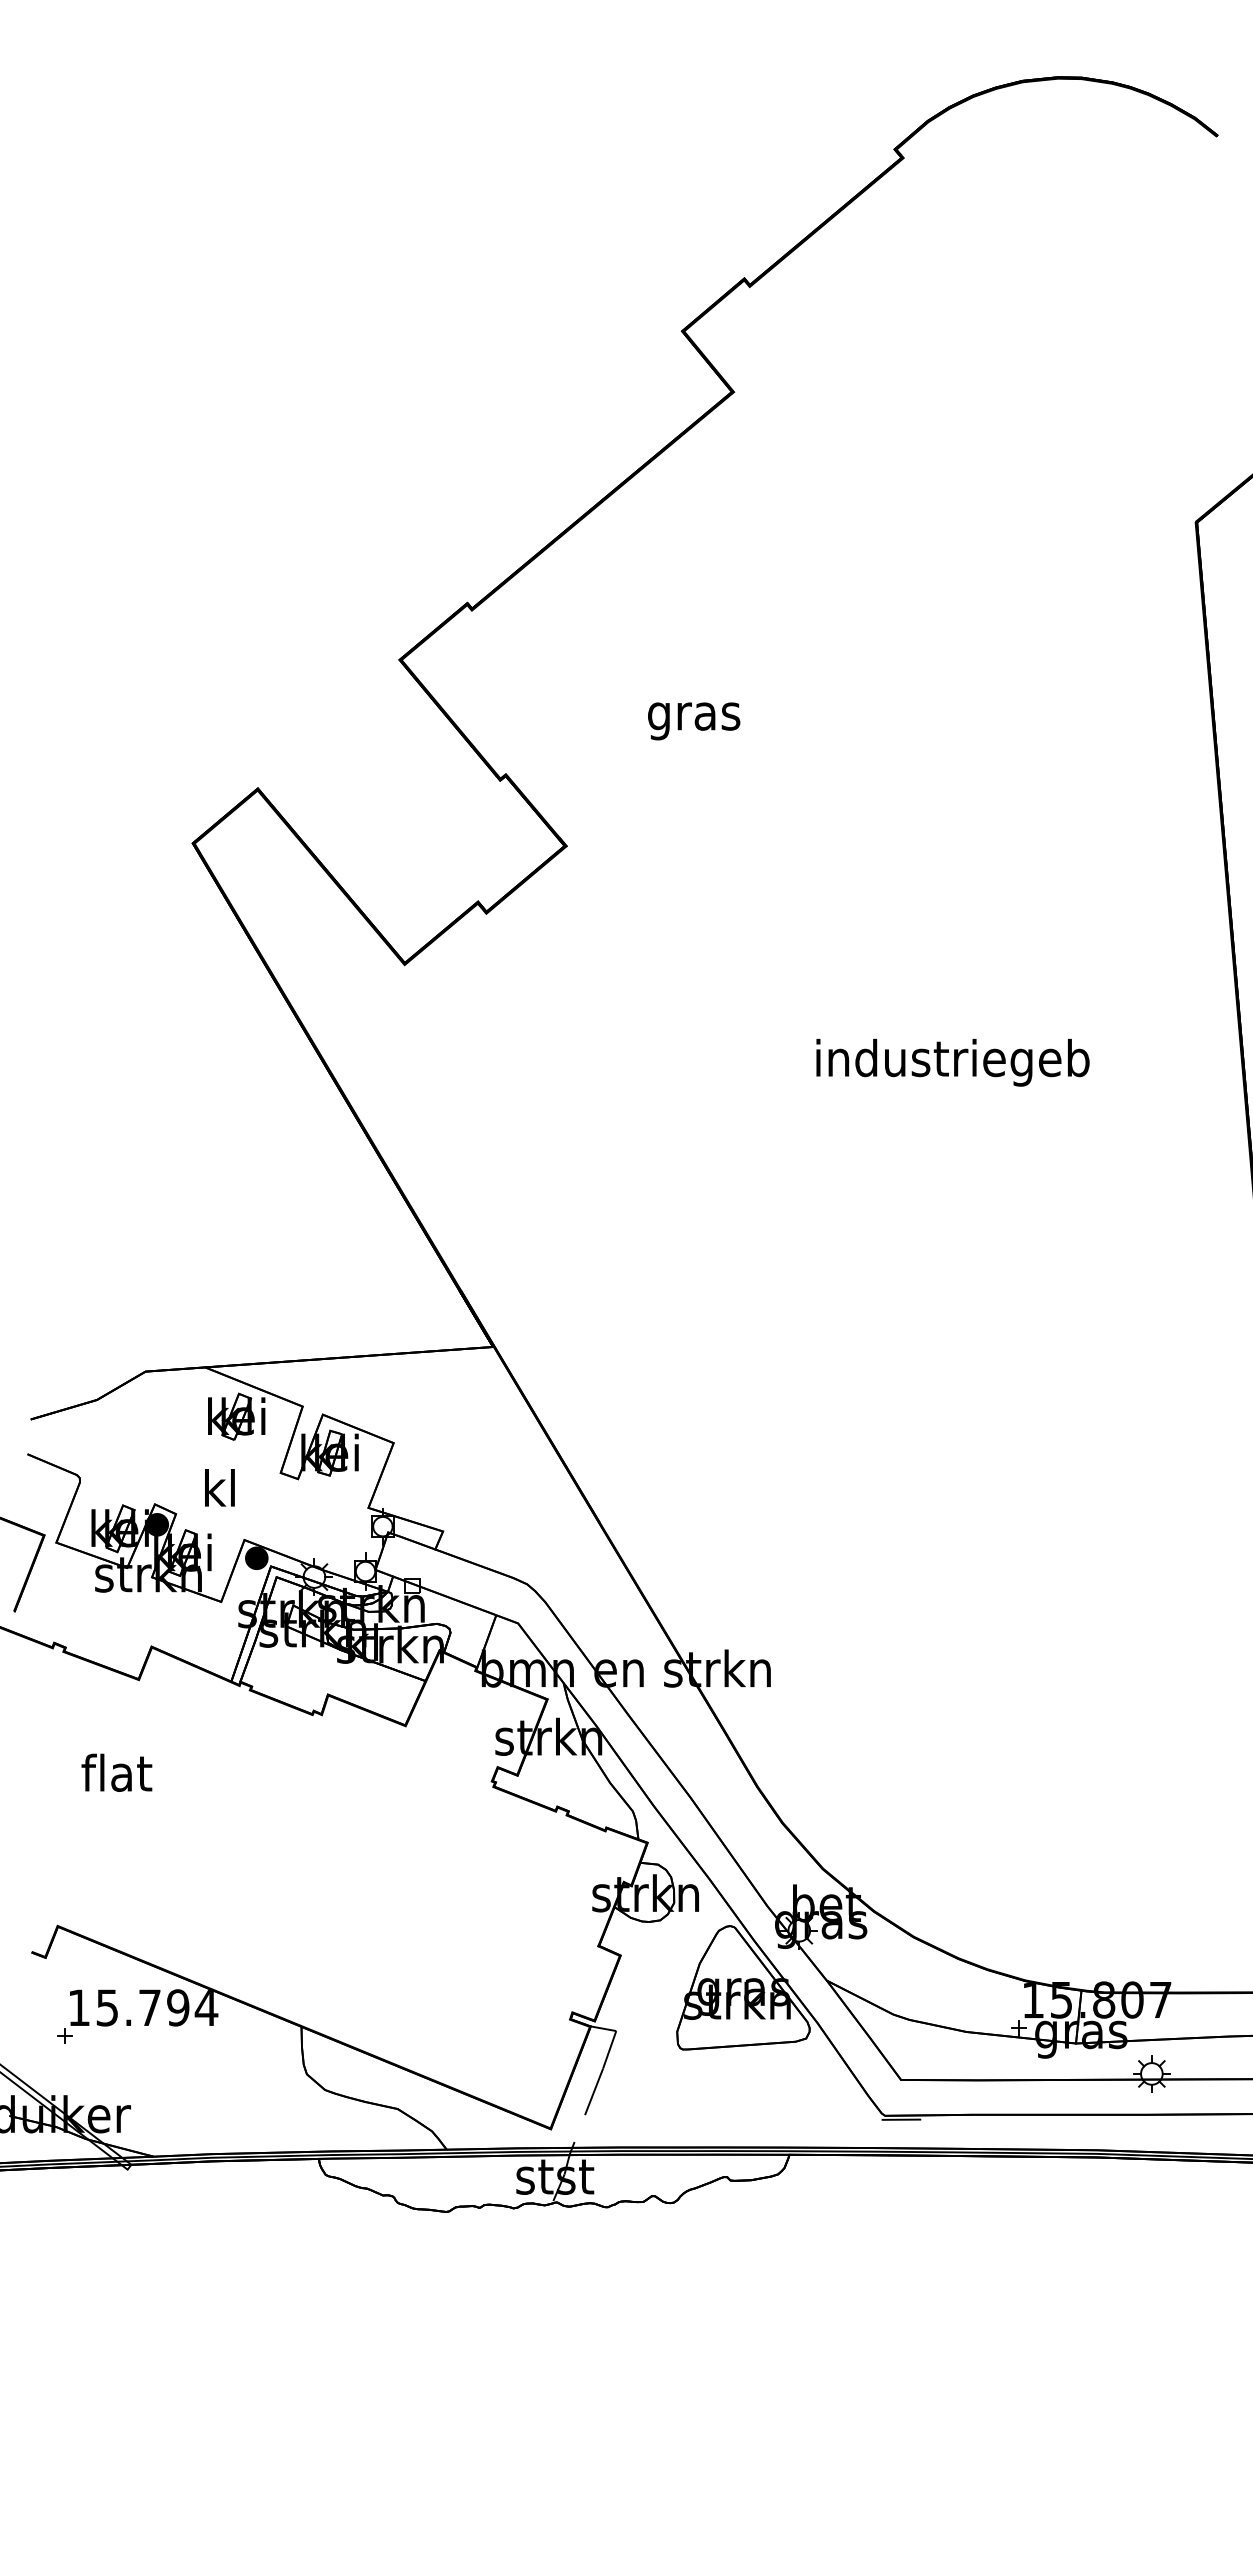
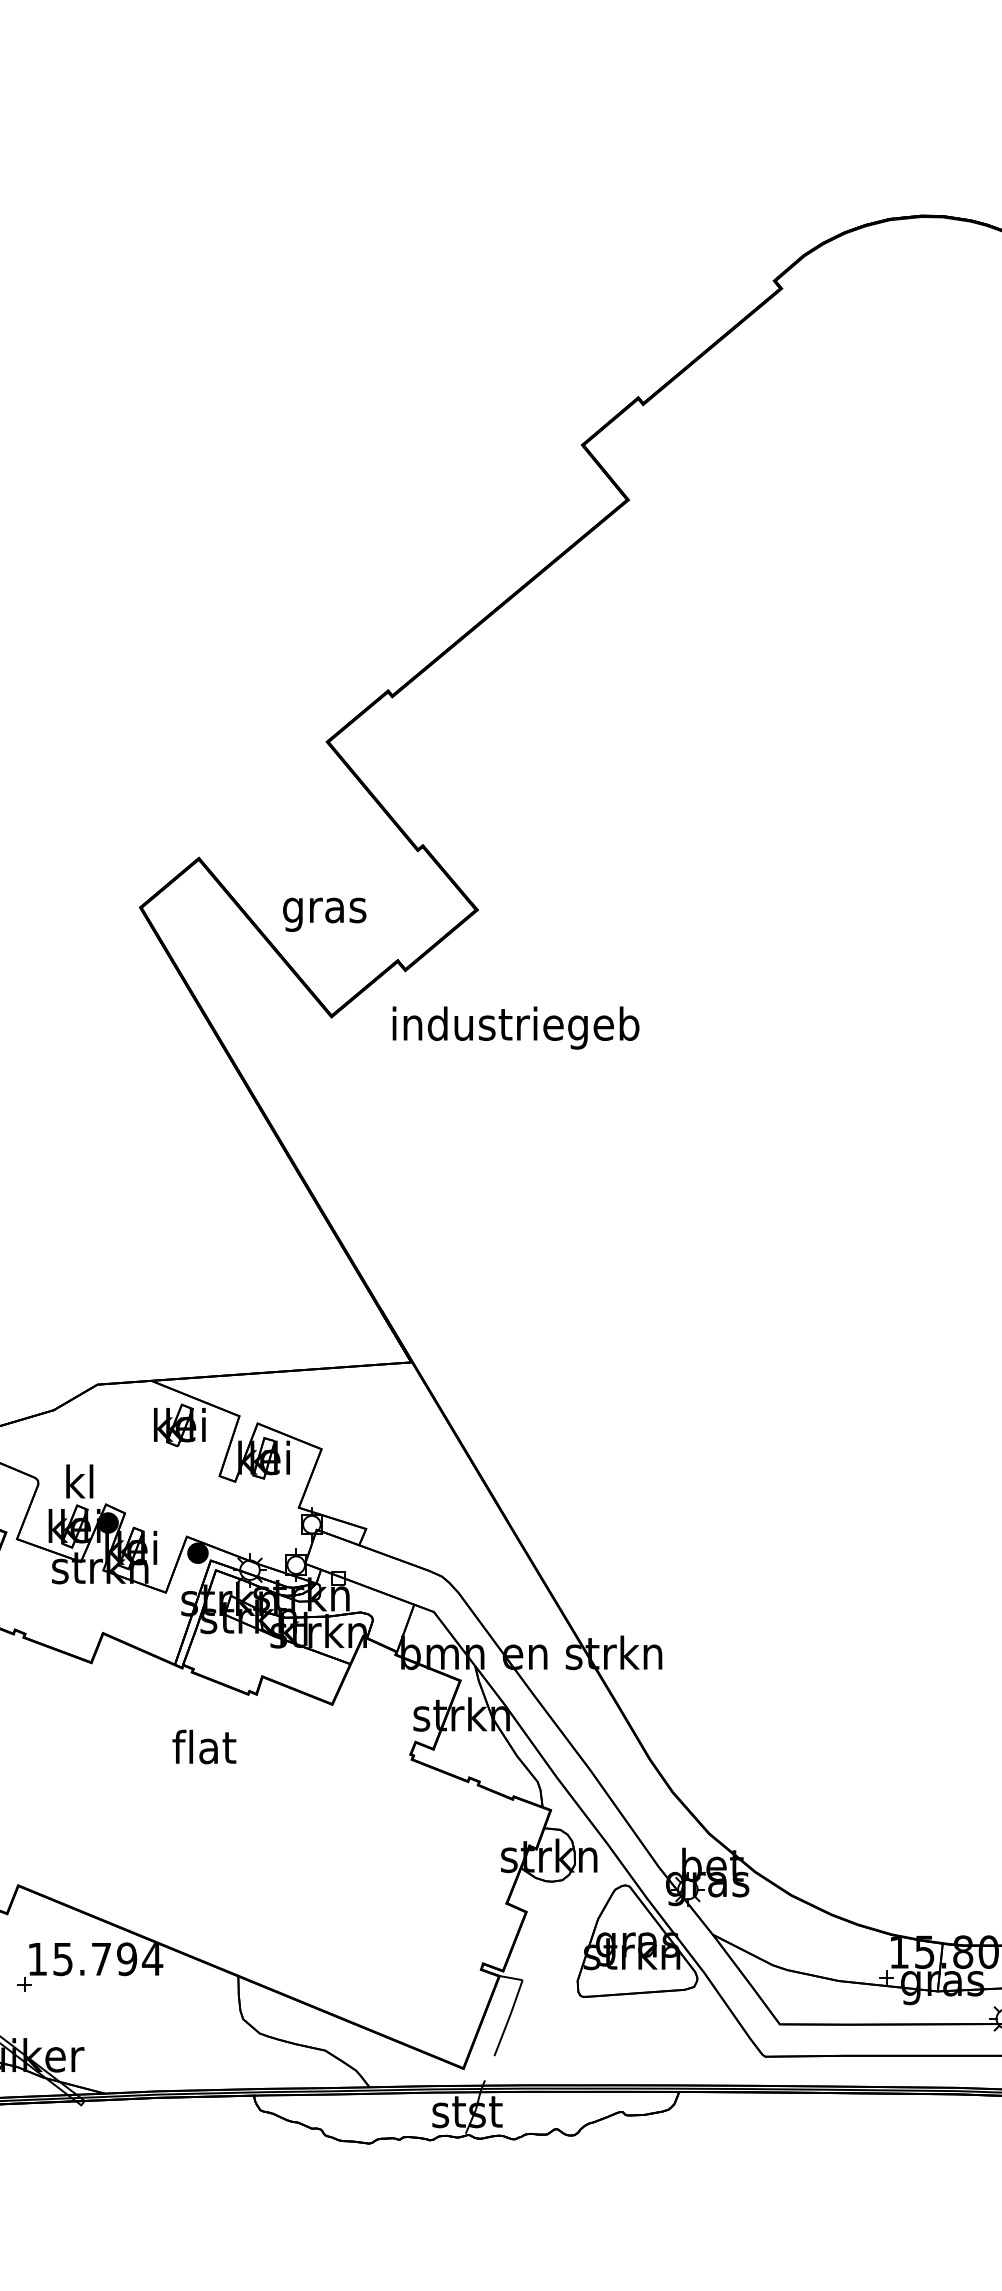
text: (694, 721) -> (325, 914), moved
text: (952, 1062) -> (515, 1027), moved
text: (219, 1487) -> (79, 1481), moved
text: (116, 1772) -> (204, 1746), moved
line: (901, 2119) -> (780, 2060), removed

